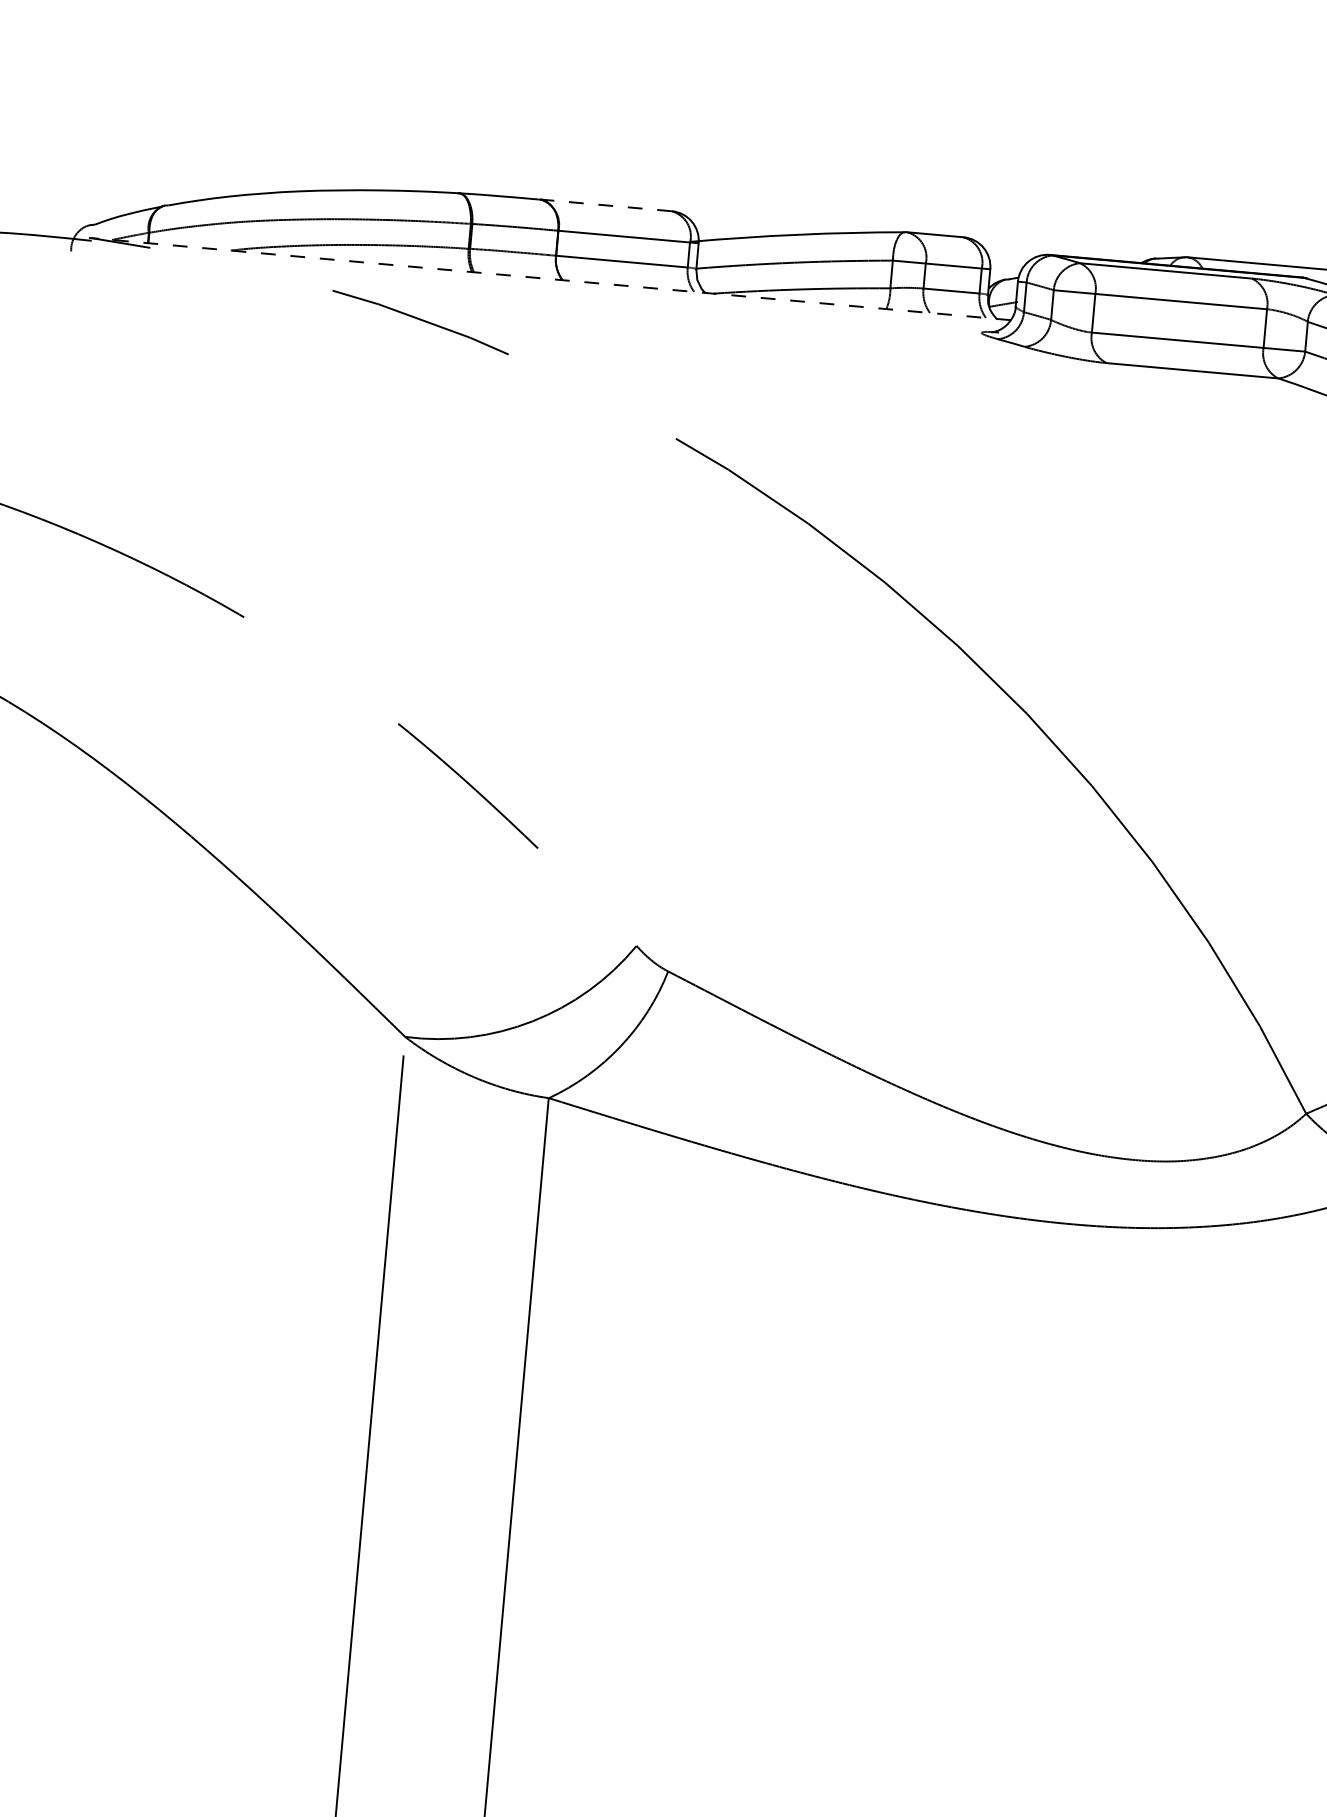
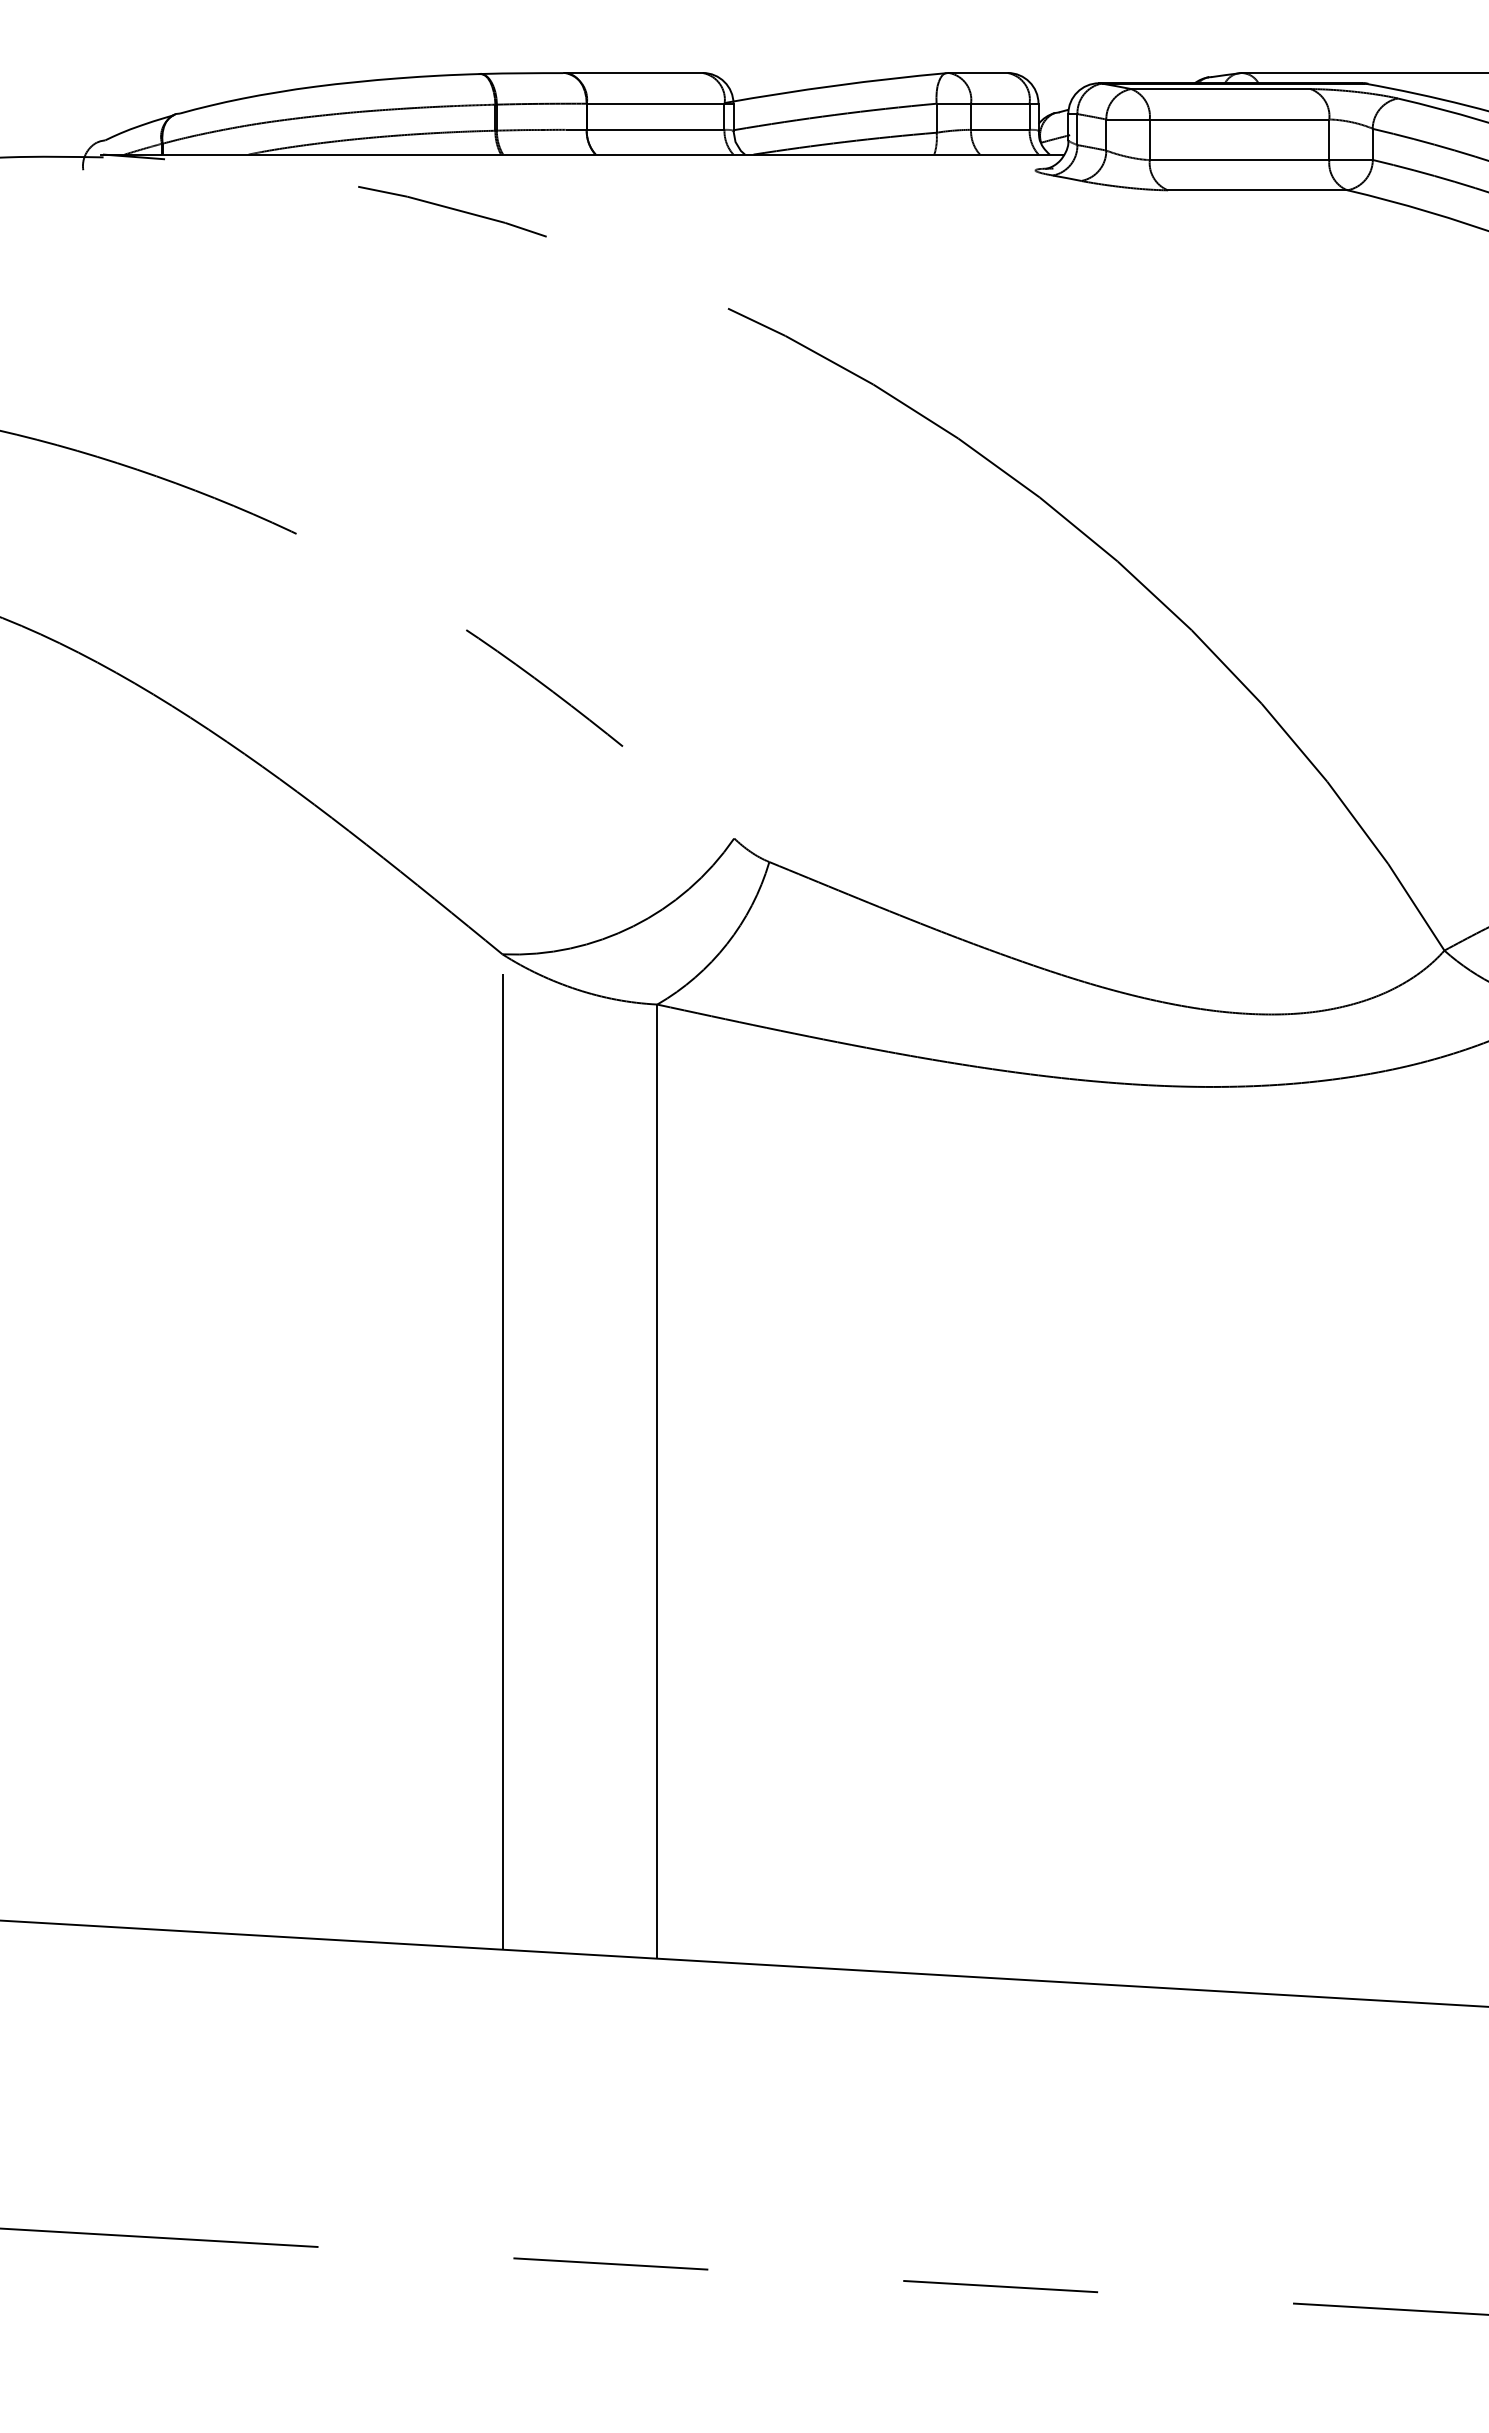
line: (605, 204) -> (633, 72), dashed -> solid
line: (549, 278) -> (582, 154), dashed -> solid

